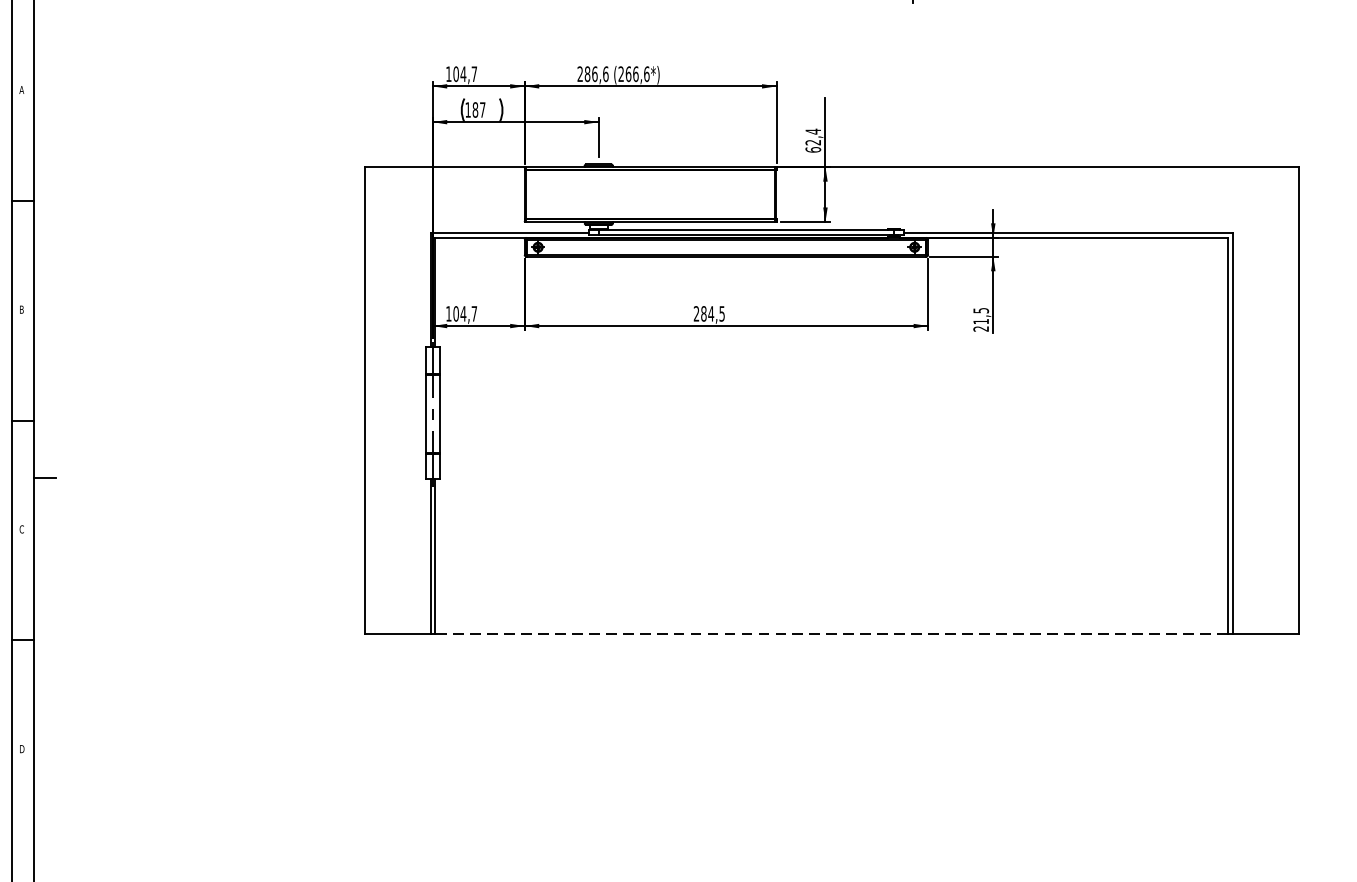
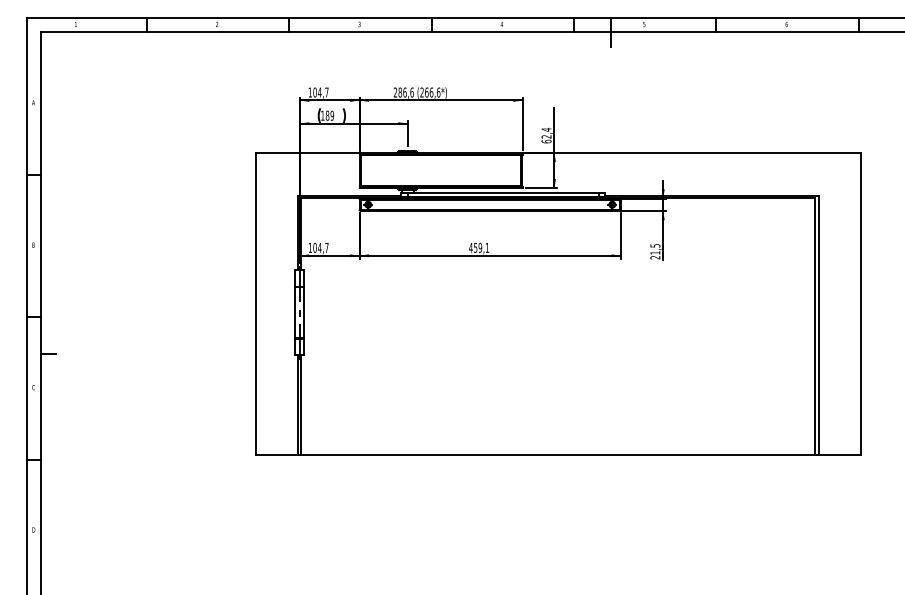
text: (483, 109) -> (332, 115), 187 -> 189
text: (709, 313) -> (479, 247), 284,5 -> 459,1
line: (831, 634) -> (558, 455), dashed -> solid

